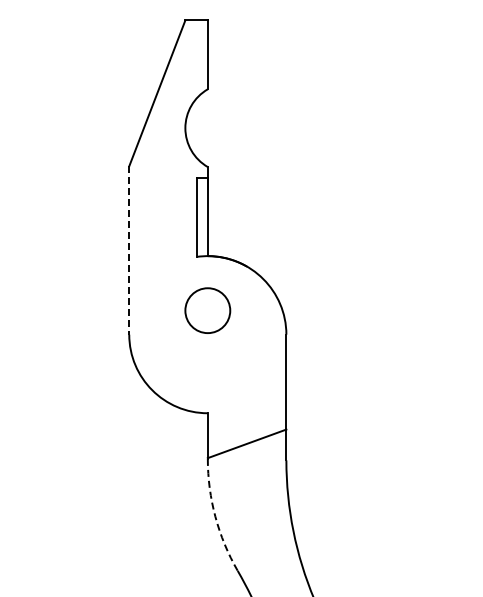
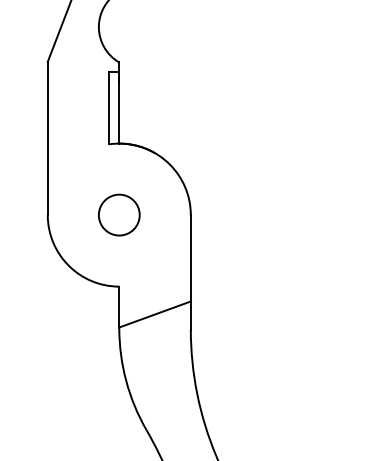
line: (129, 251) -> (48, 139), dashed -> solid
circle: (207, 310) -> (119, 214), moved
arc: (215, 516) -> (126, 380), dashed -> solid

